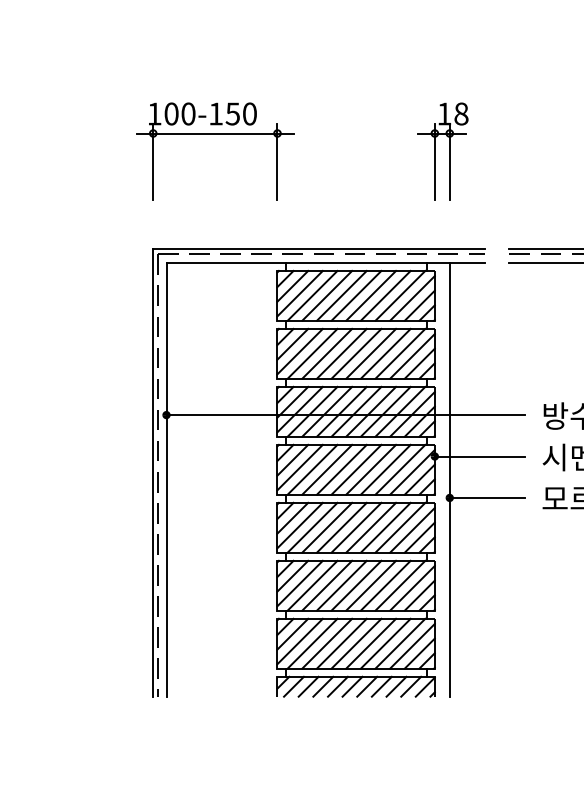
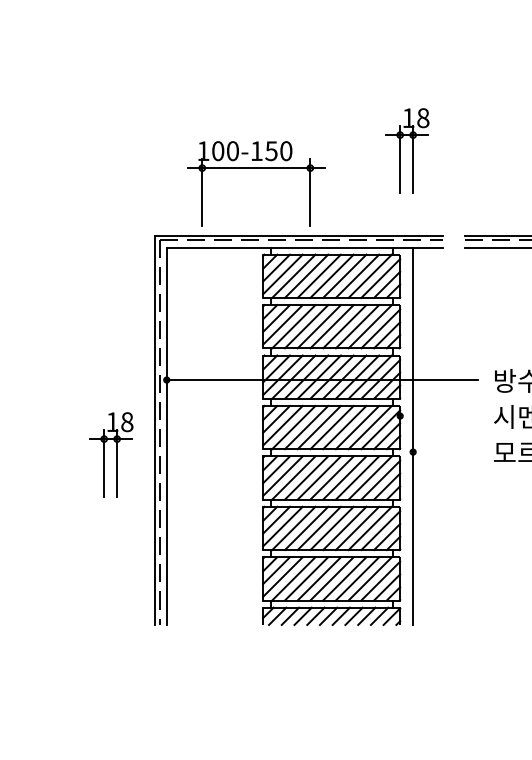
part: (215, 133) -> (256, 168), moved
line: (480, 457) -> (439, 416), removed
line: (486, 498) -> (445, 452), removed
part: (102, 500) -> (111, 454), added

